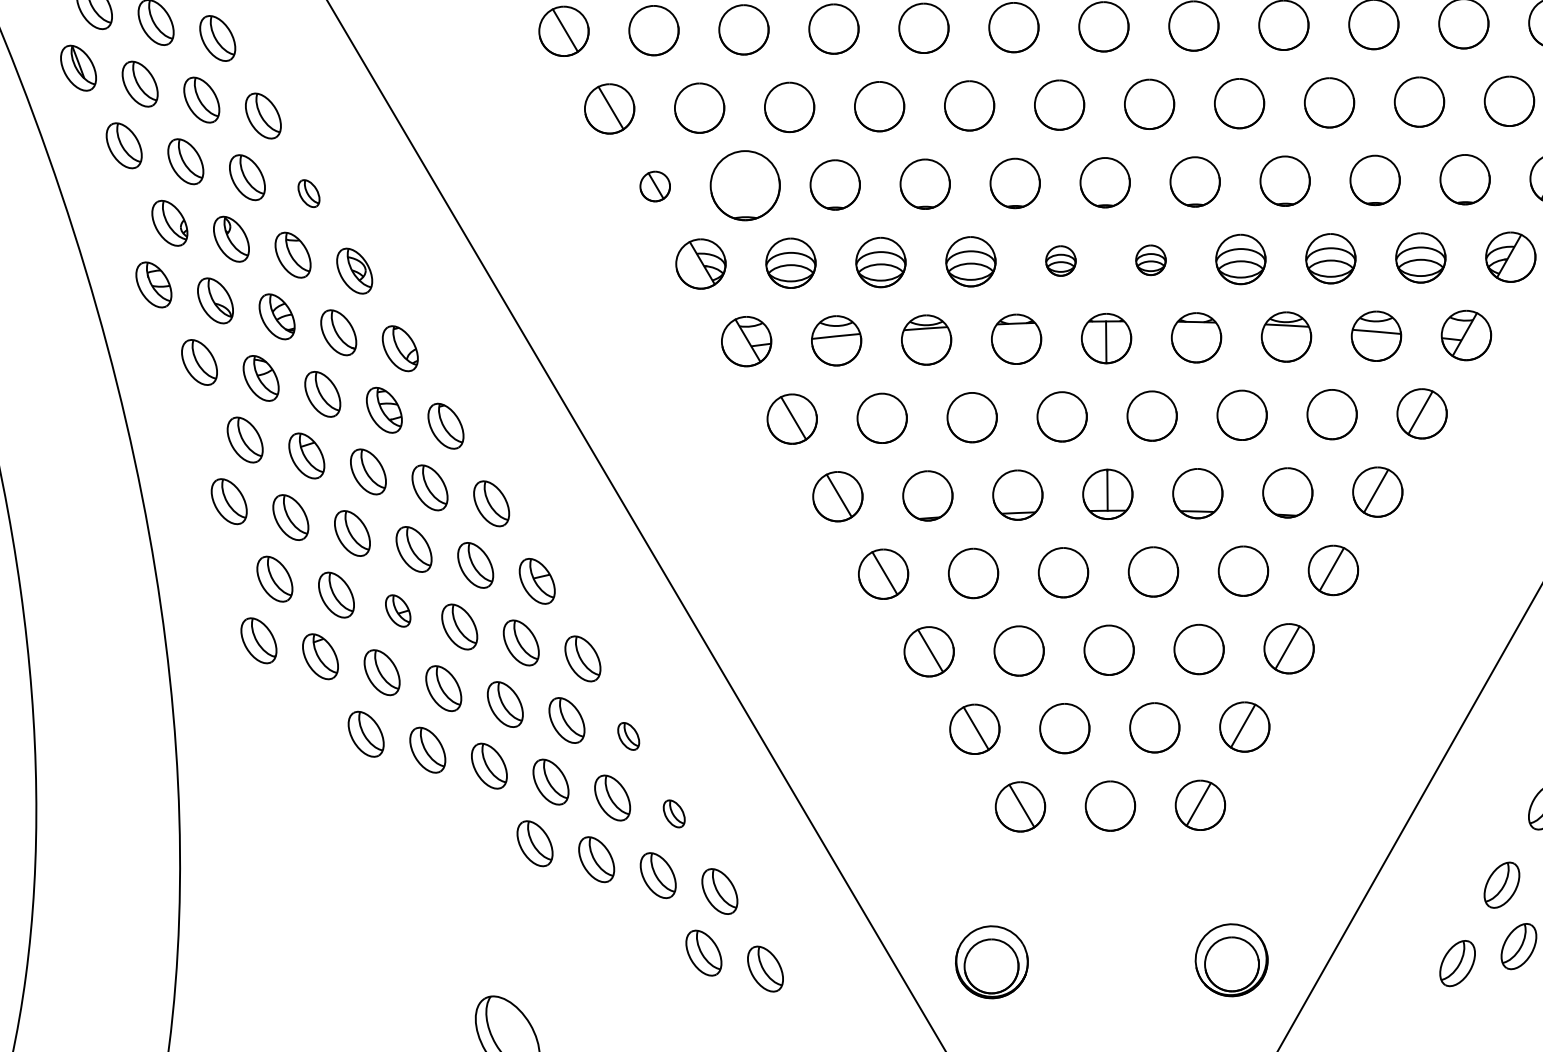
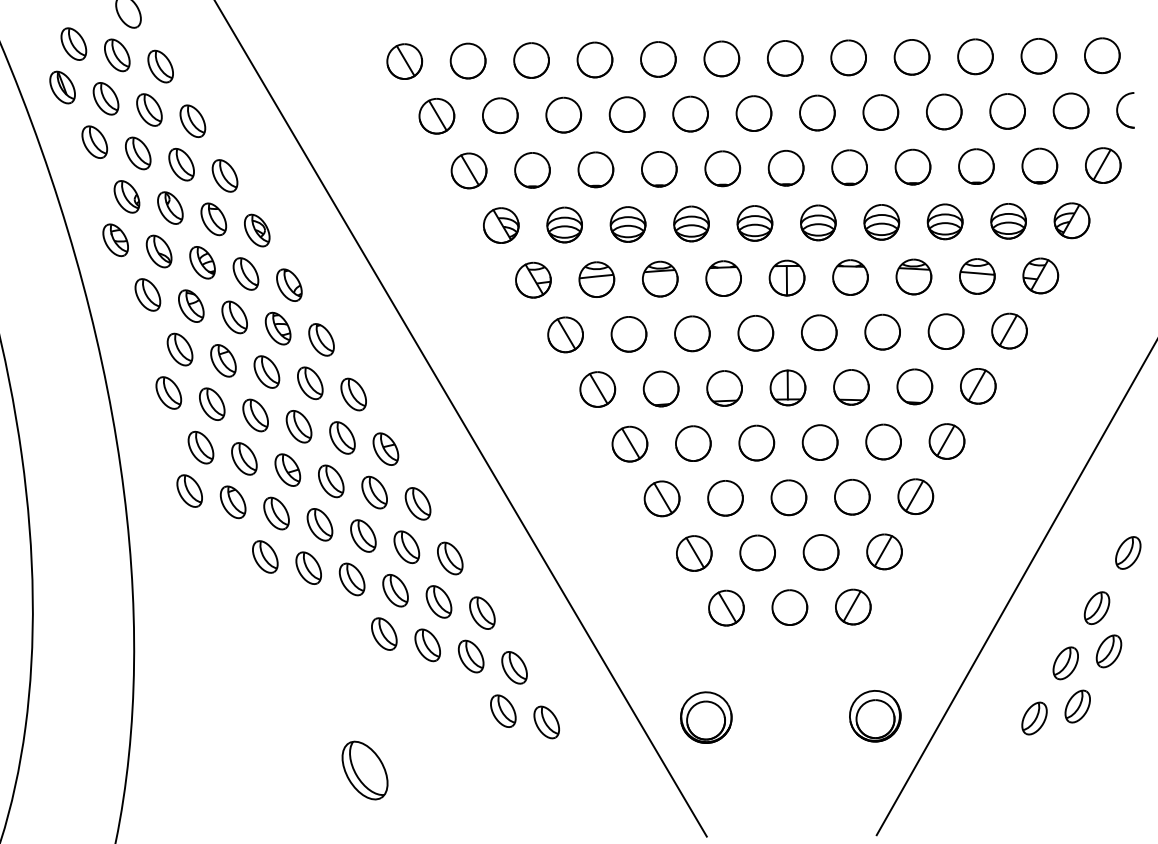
part: (654, 185) -> (468, 170), size x1.67
part: (745, 185) -> (532, 170), size x0.71
part: (308, 192) -> (224, 175), size x1.67
part: (1151, 259) -> (818, 222), size x1.67
part: (1060, 261) -> (754, 223), size x1.67
part: (397, 610) -> (287, 469), size x1.43
part: (628, 736) -> (450, 558), size x1.67
part: (674, 813) -> (482, 612), size x1.67

